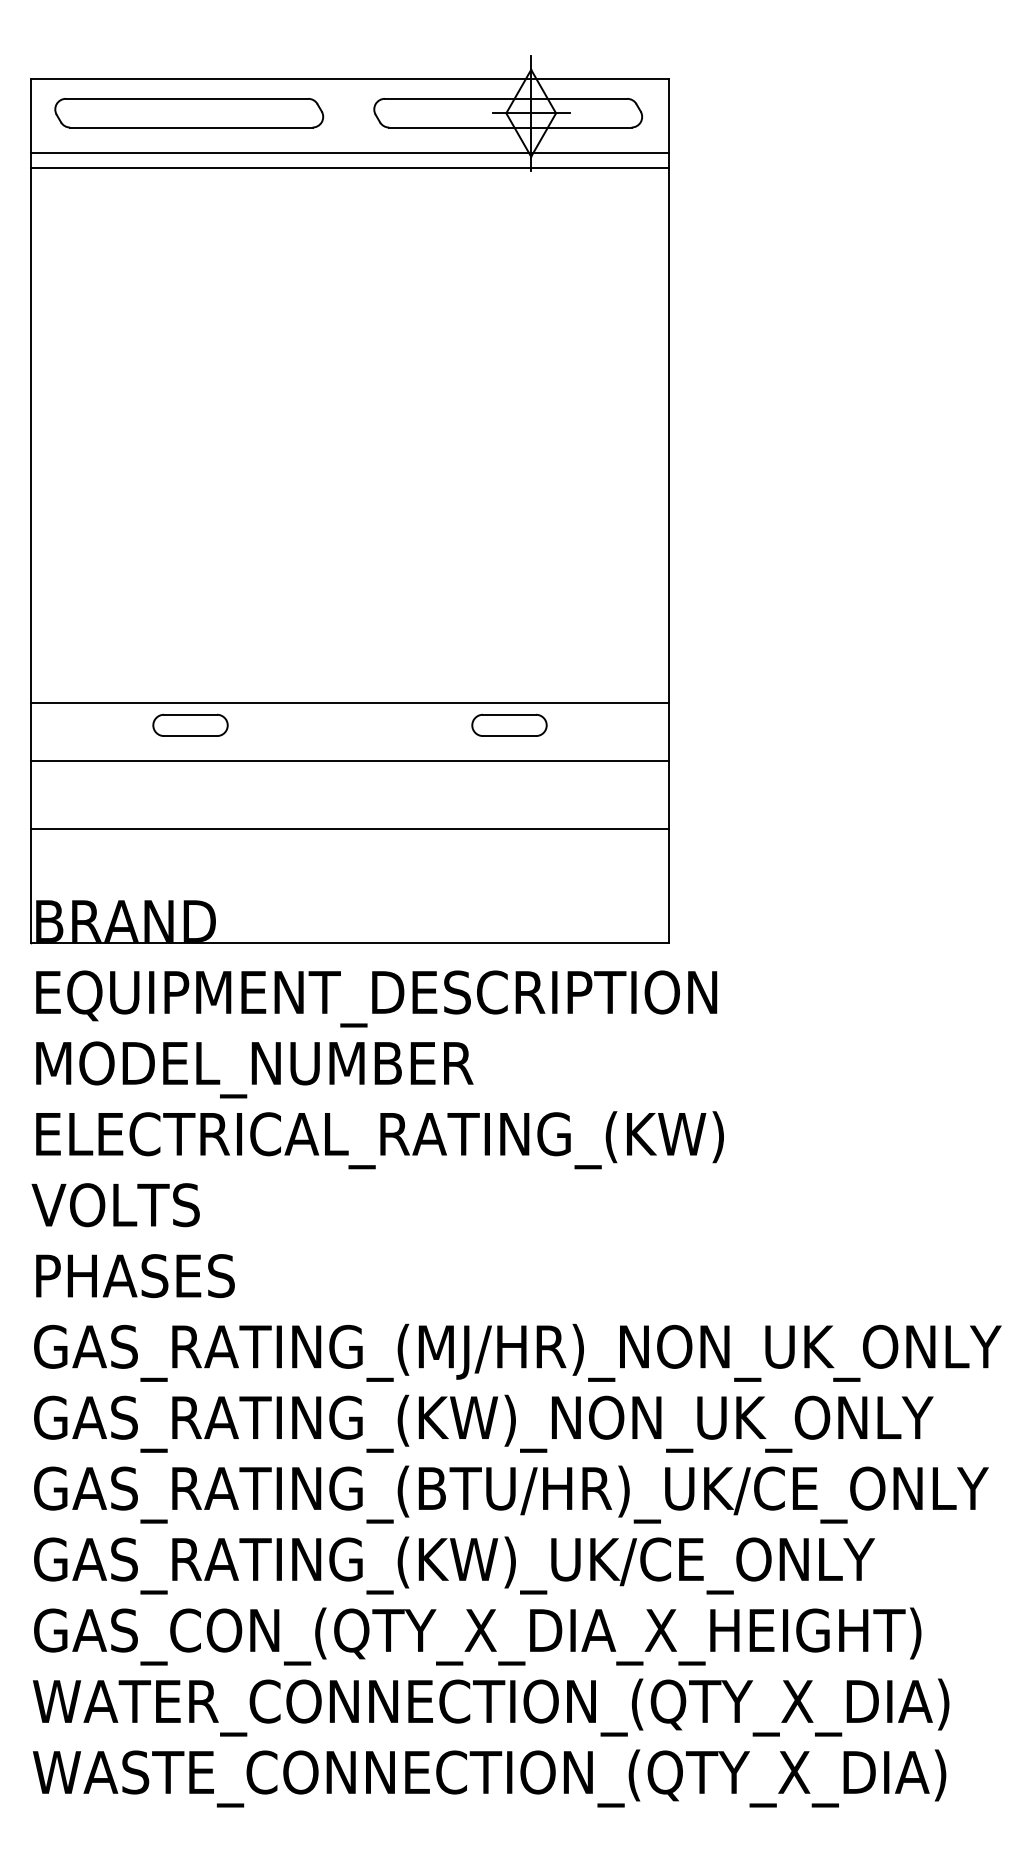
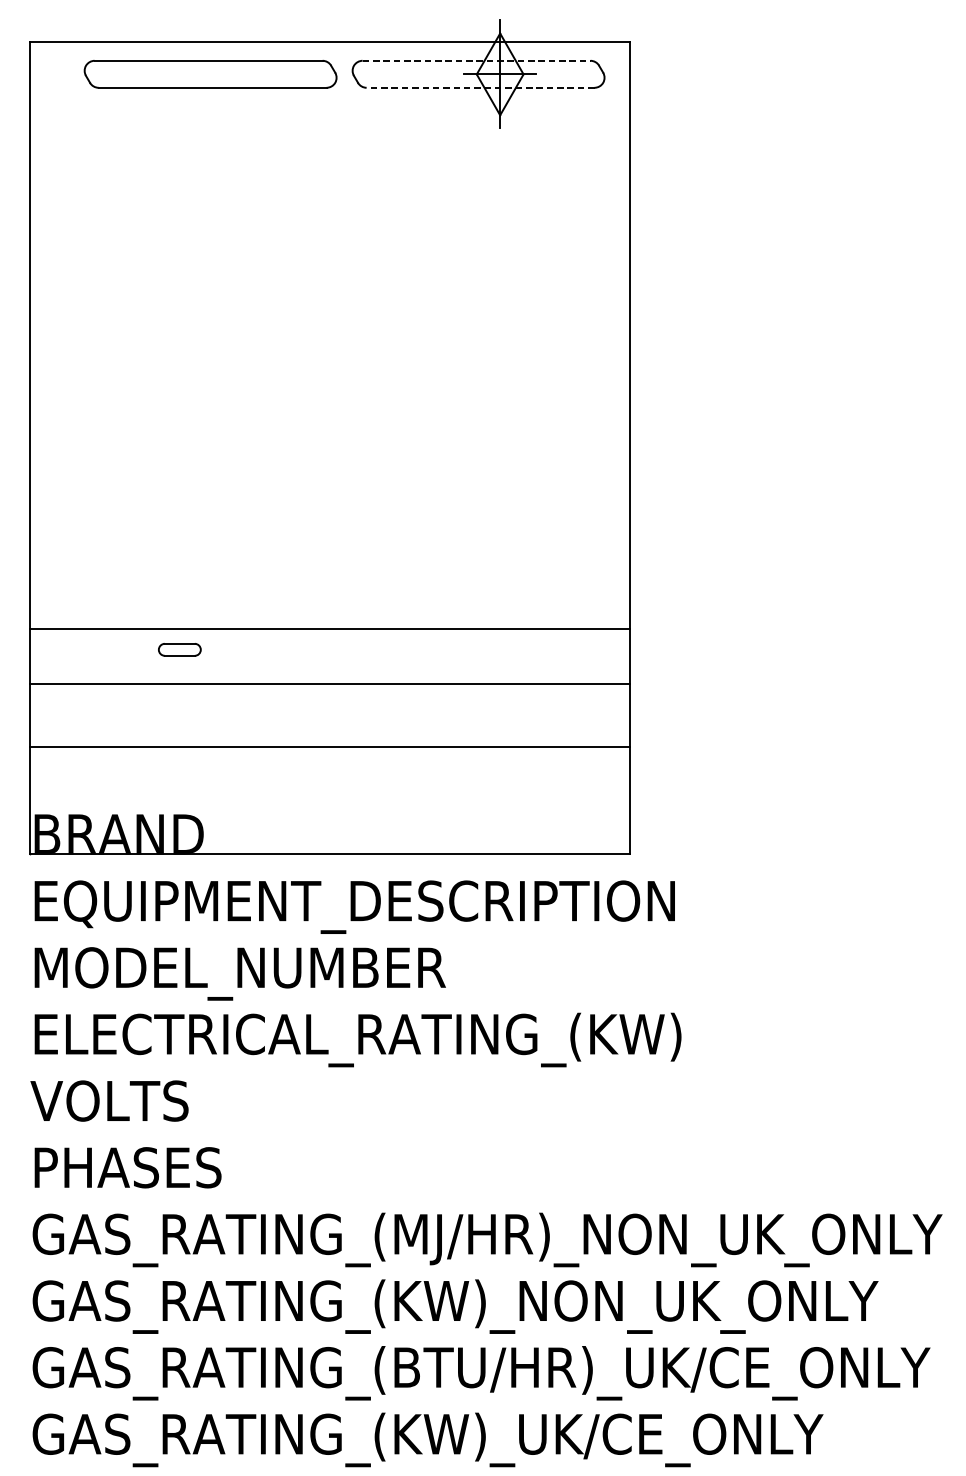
line: (506, 98) -> (476, 60), solid -> dashed
part: (189, 113) -> (210, 74), moved
line: (509, 127) -> (479, 87), solid -> dashed
line: (350, 153) -> (330, 112), removed
line: (350, 168) -> (330, 126), removed
part: (190, 724) -> (179, 649), size x0.6
part: (509, 724) -> (479, 649), removed

